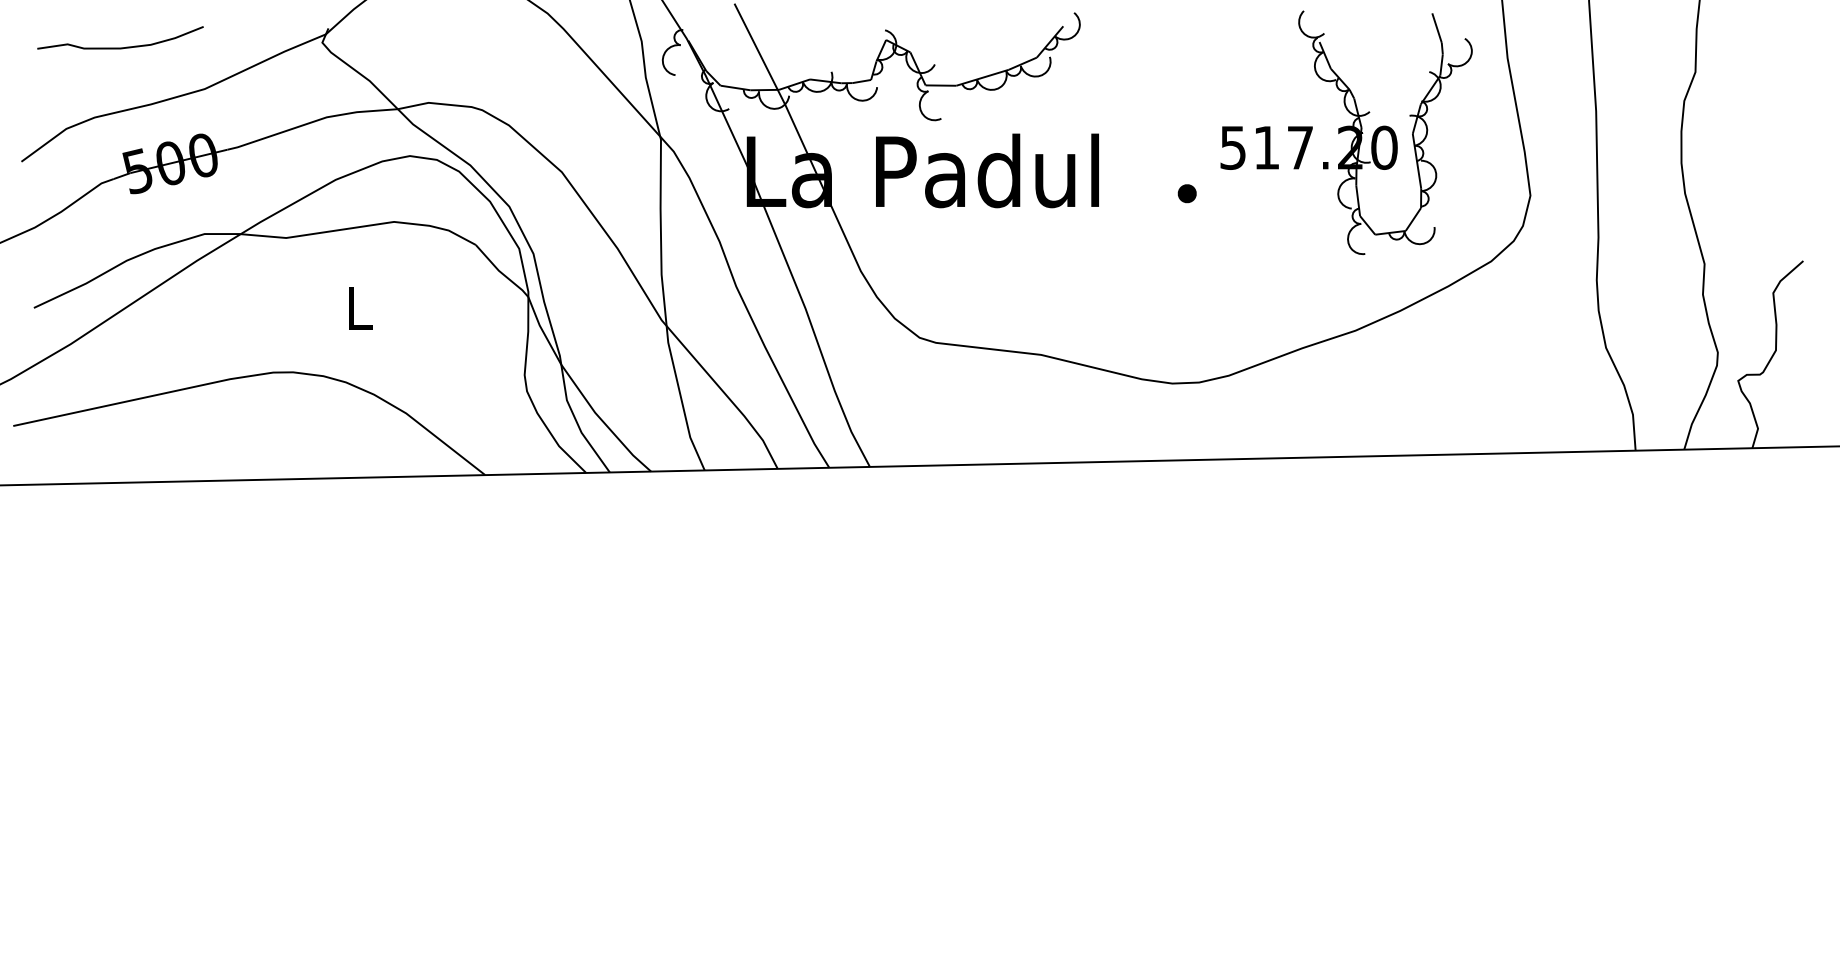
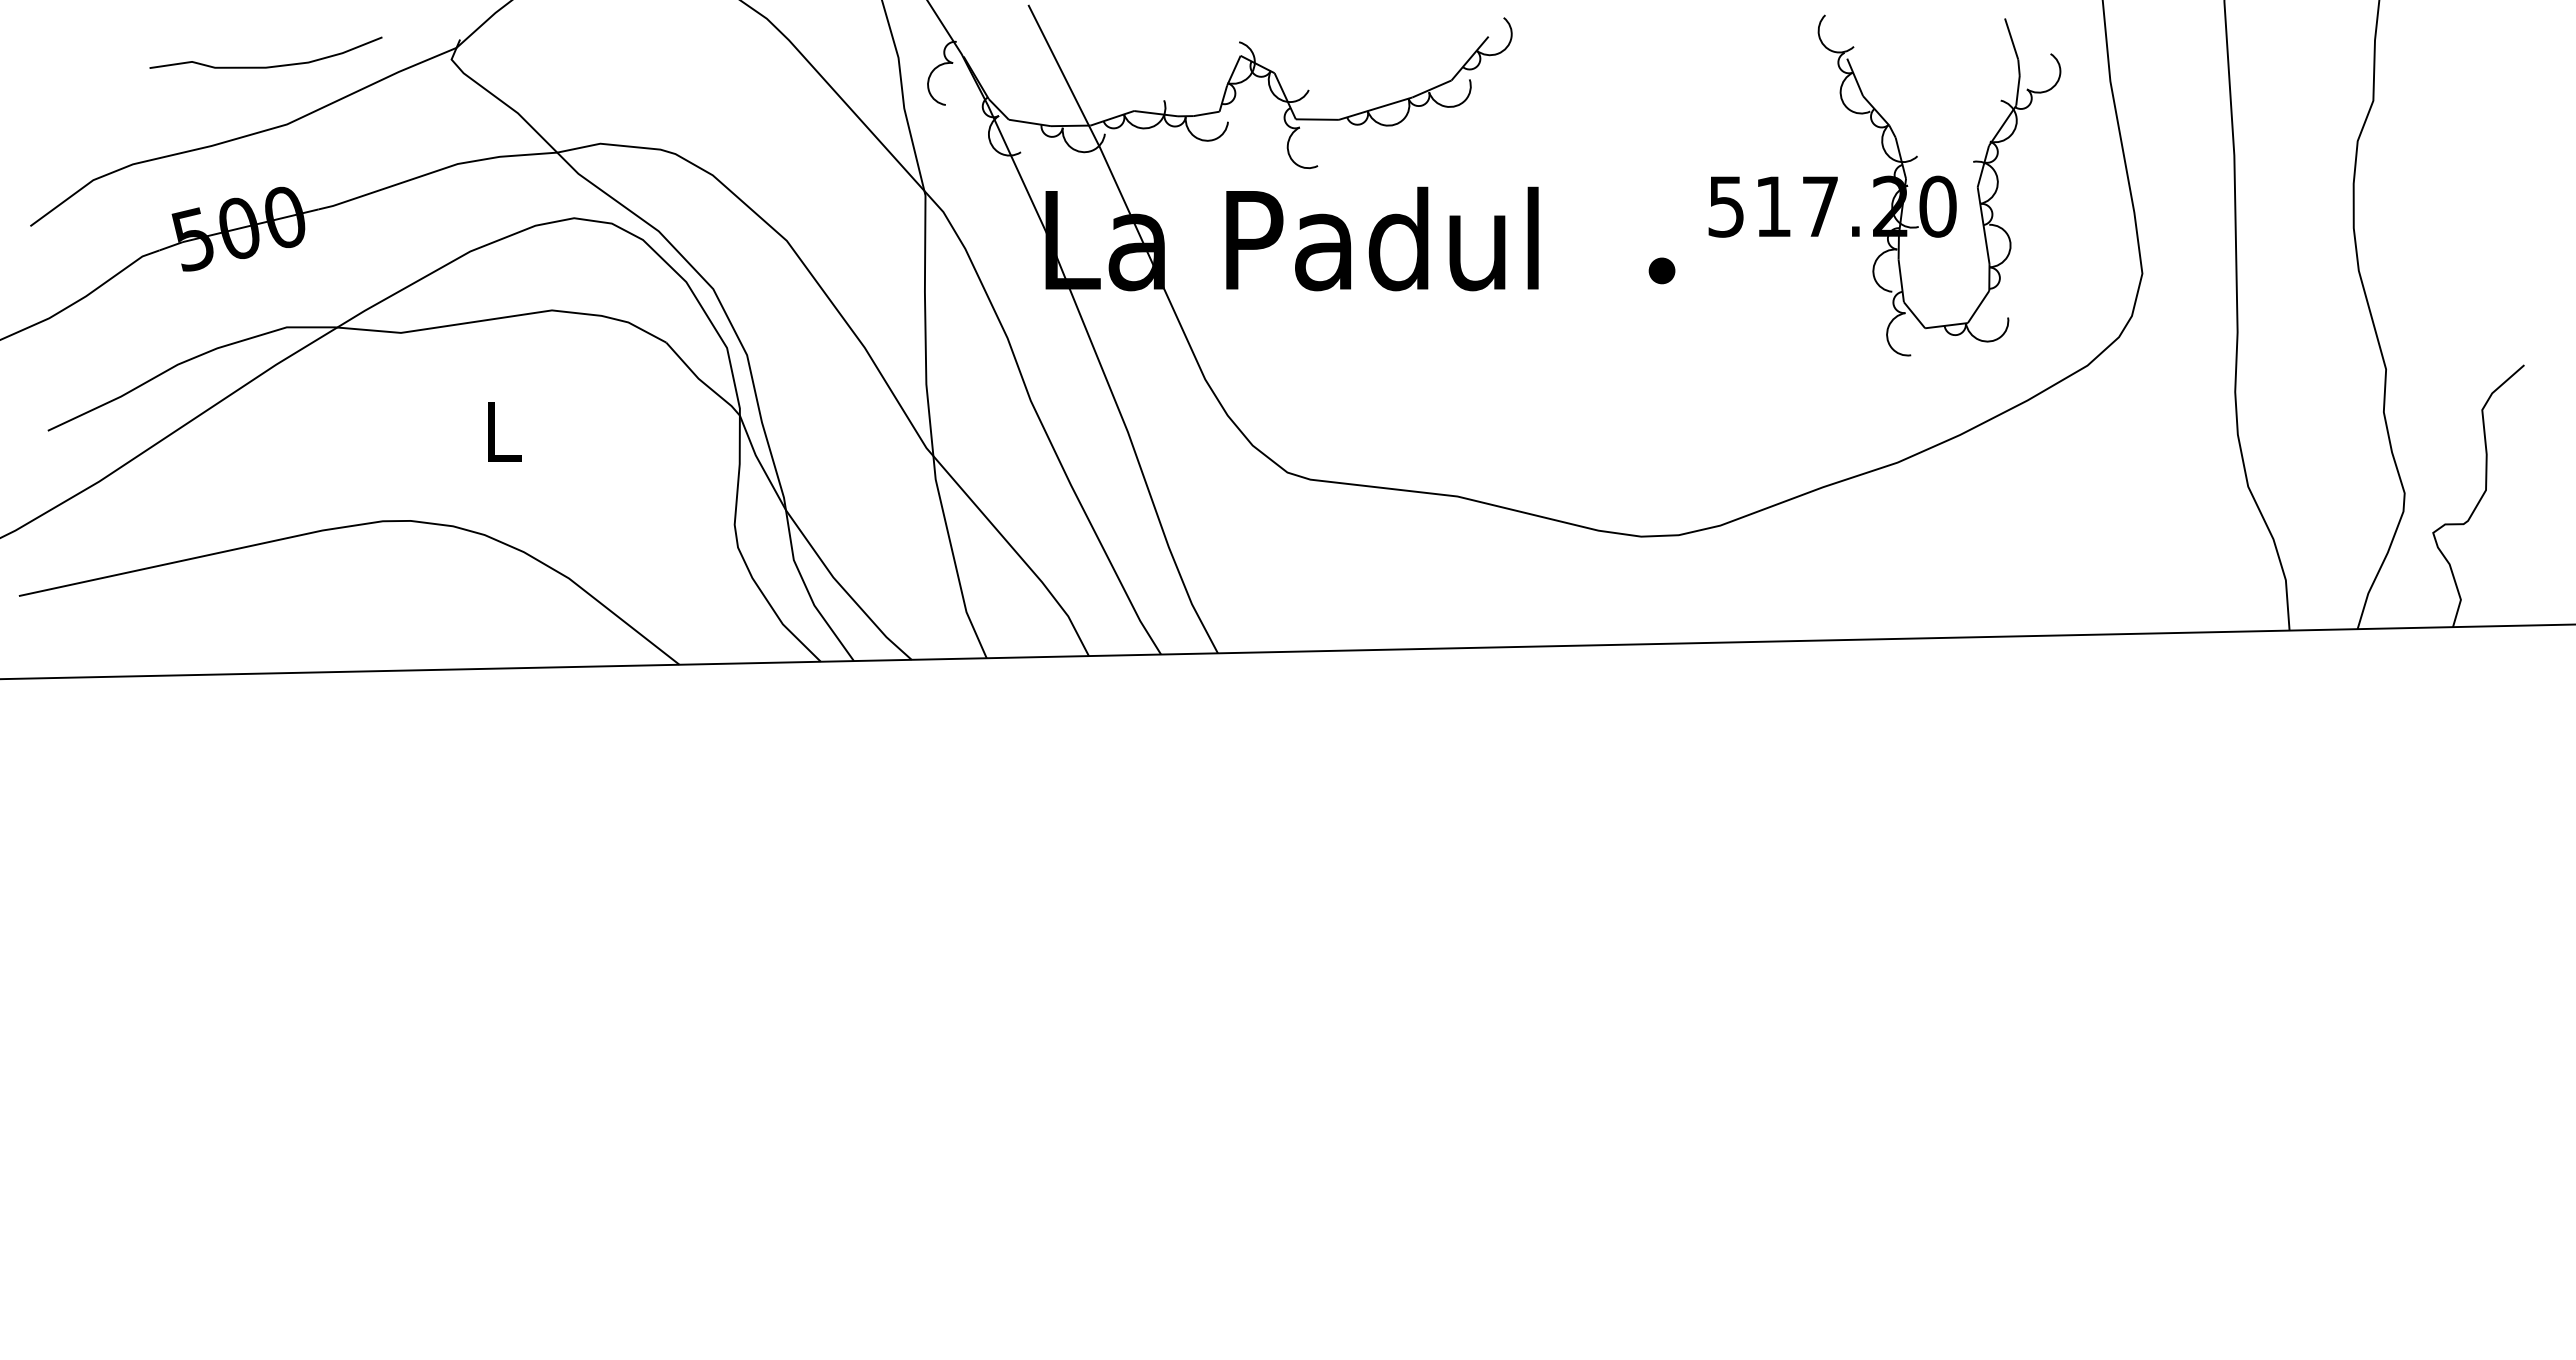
curve: (120, 47) -> (265, 66), moved

